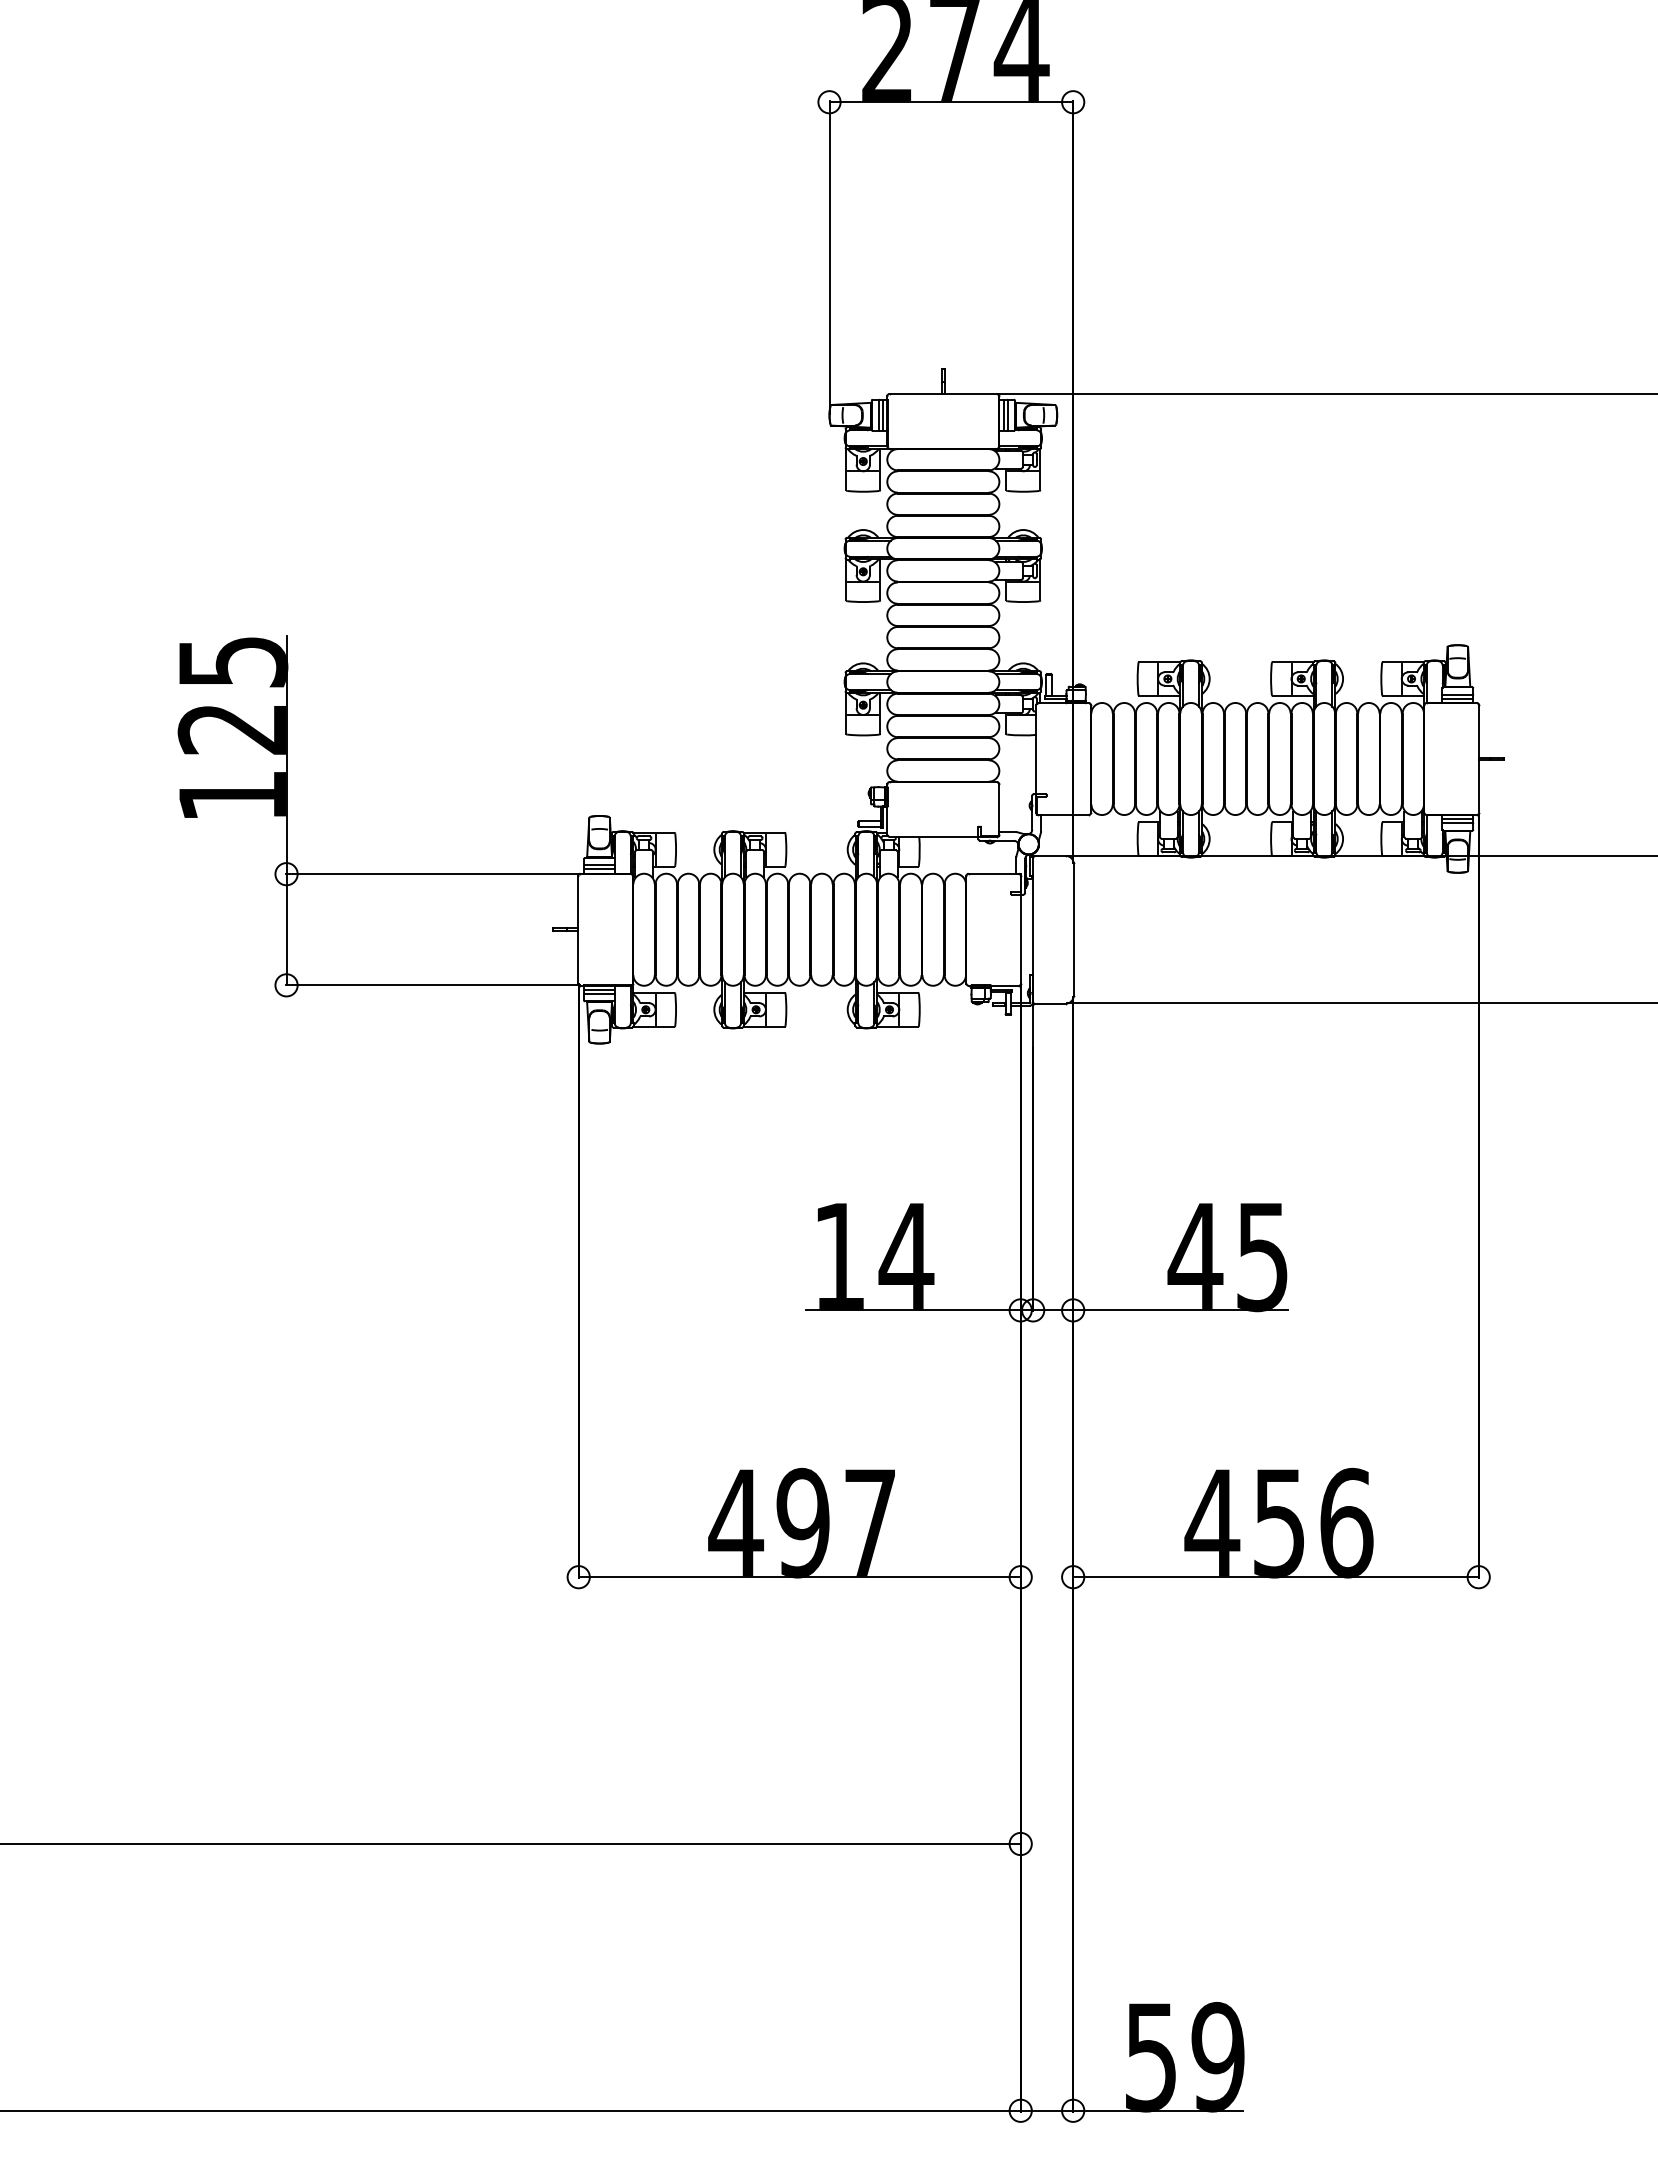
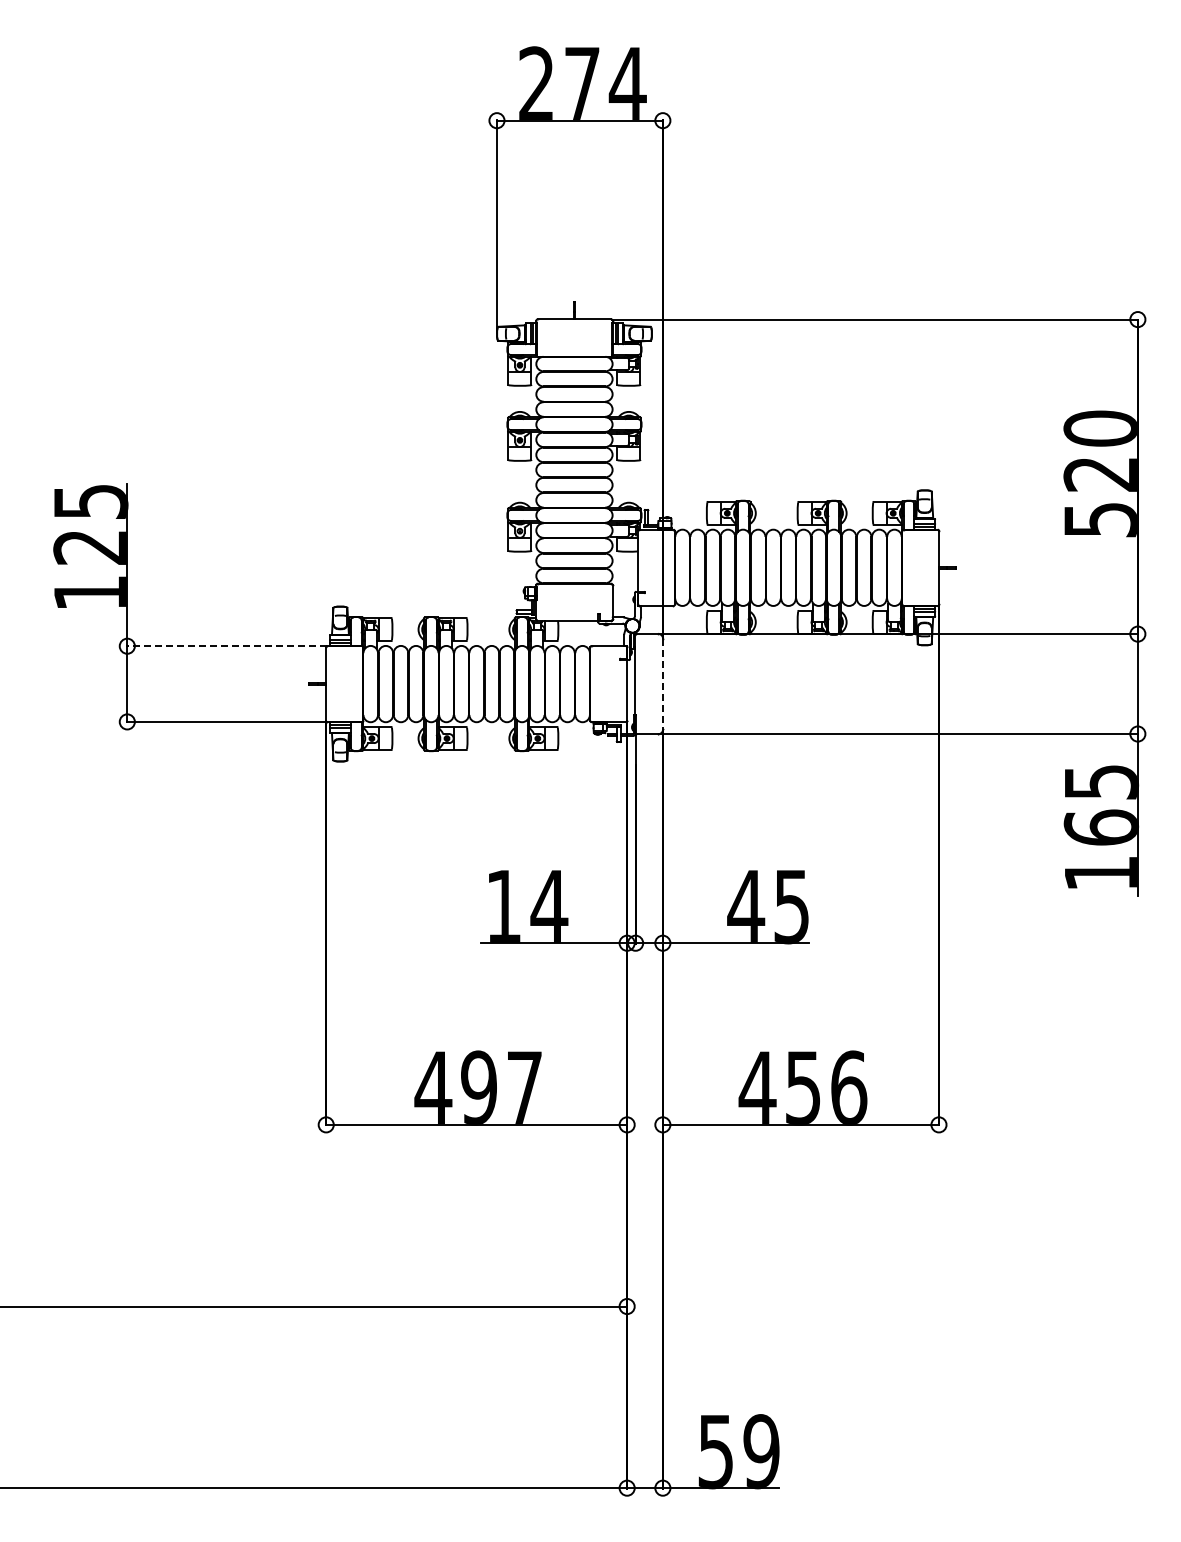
line: (432, 874) -> (226, 646), solid -> dashed
line: (1074, 930) -> (663, 684), solid -> dashed

